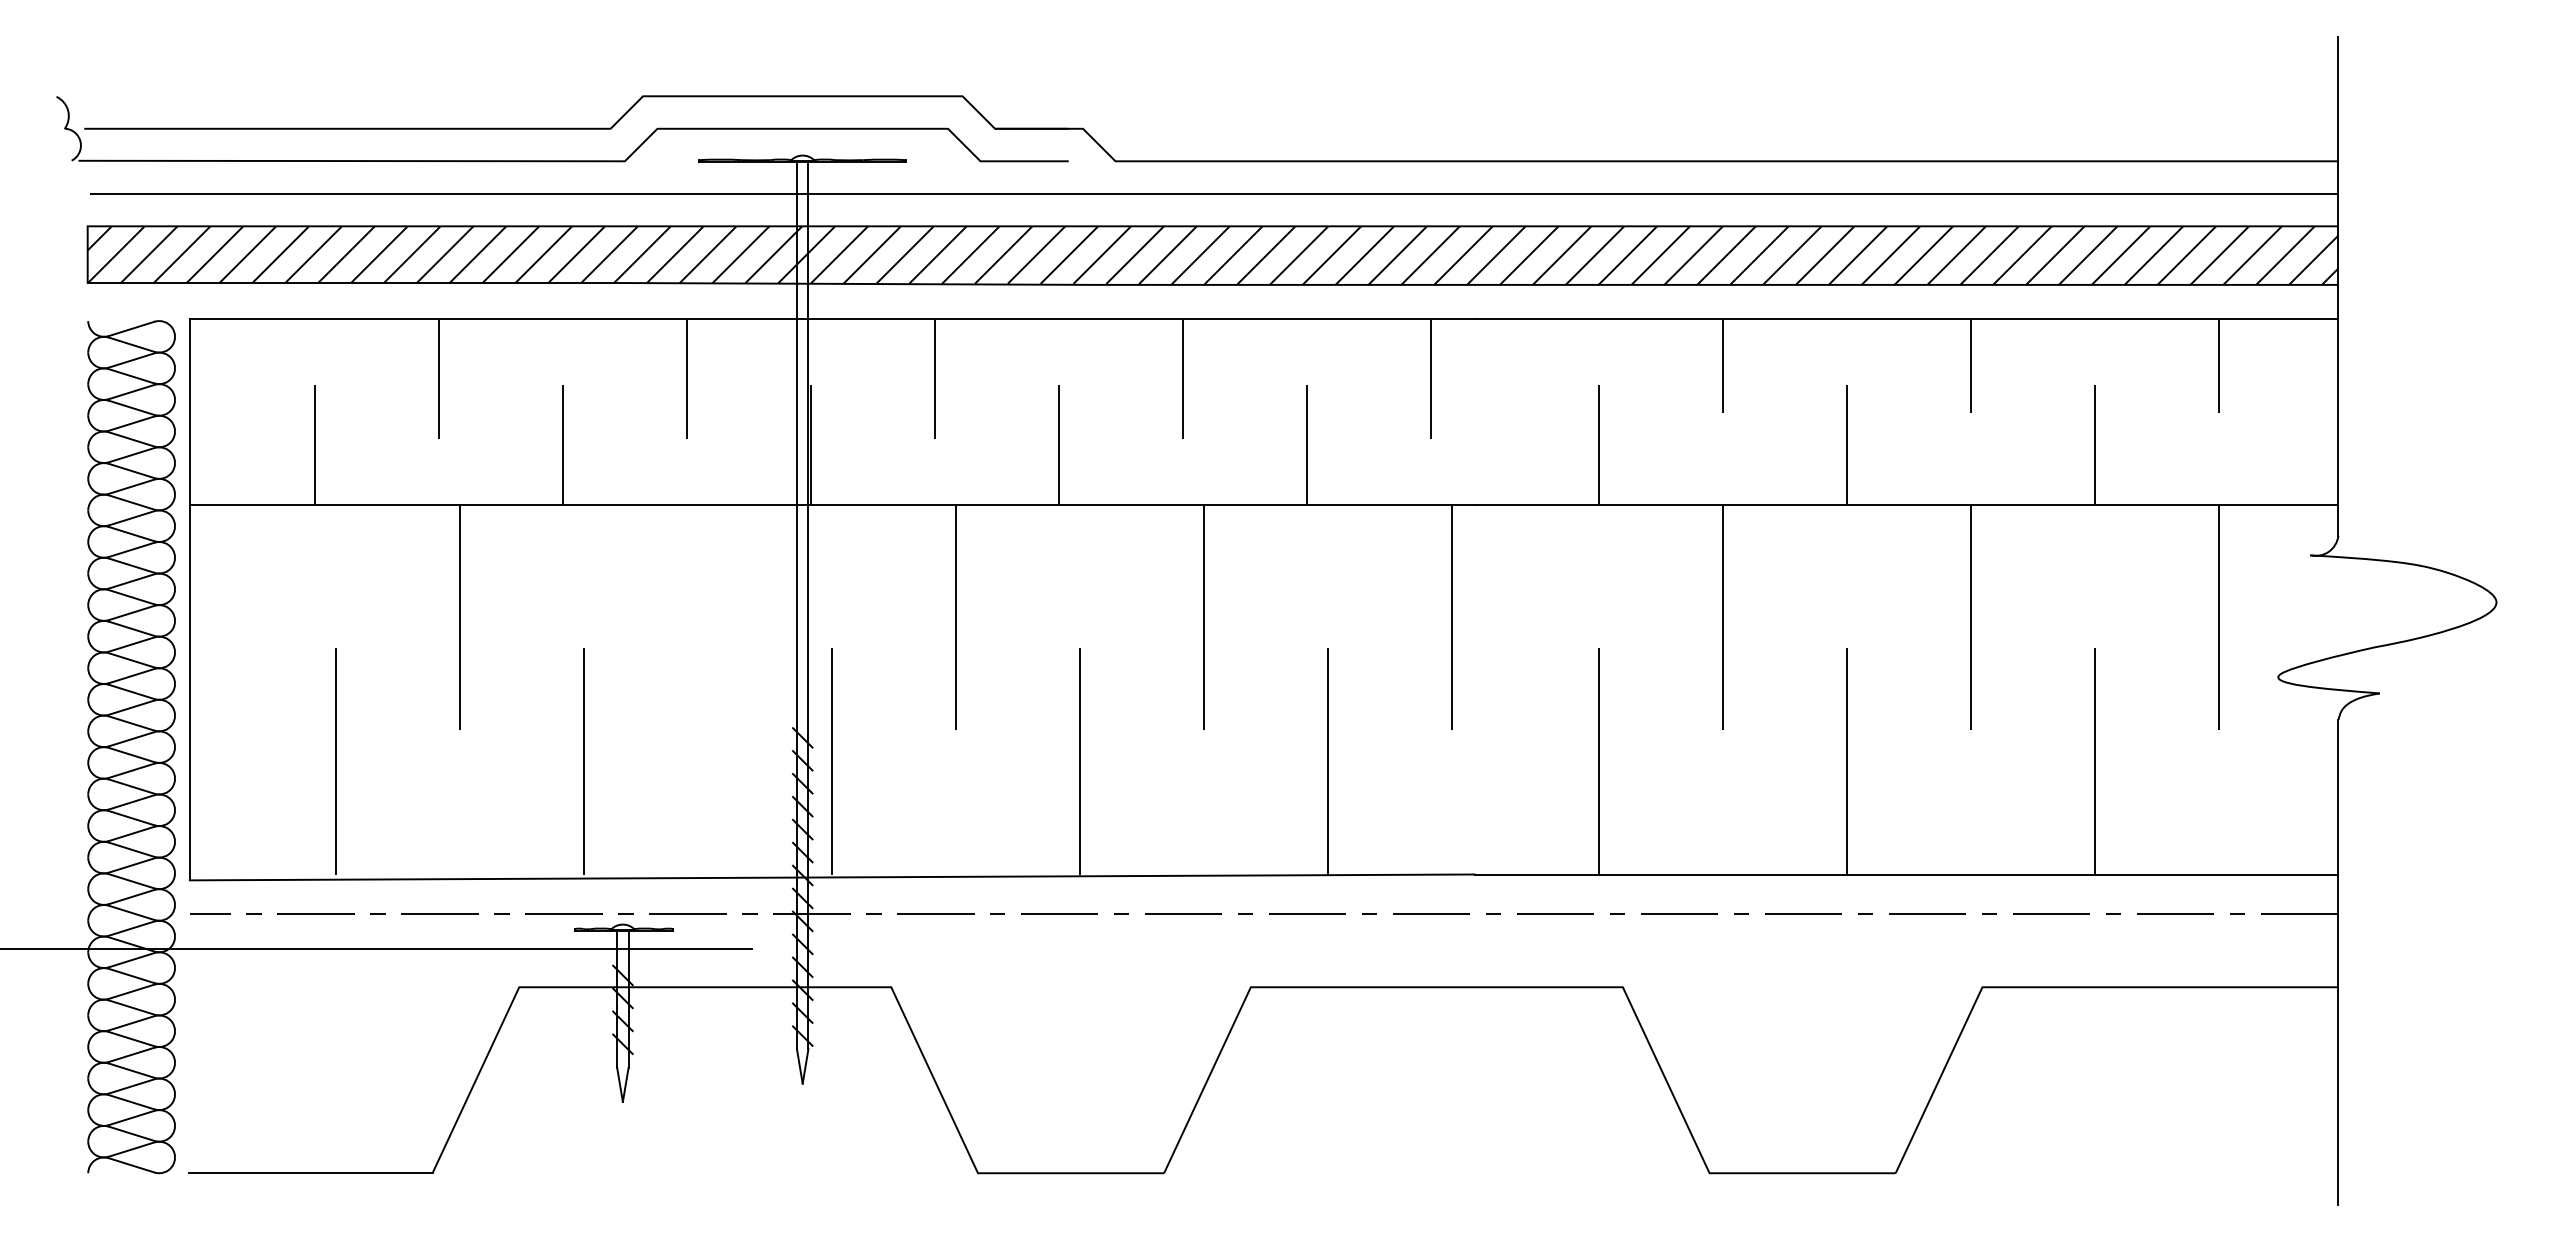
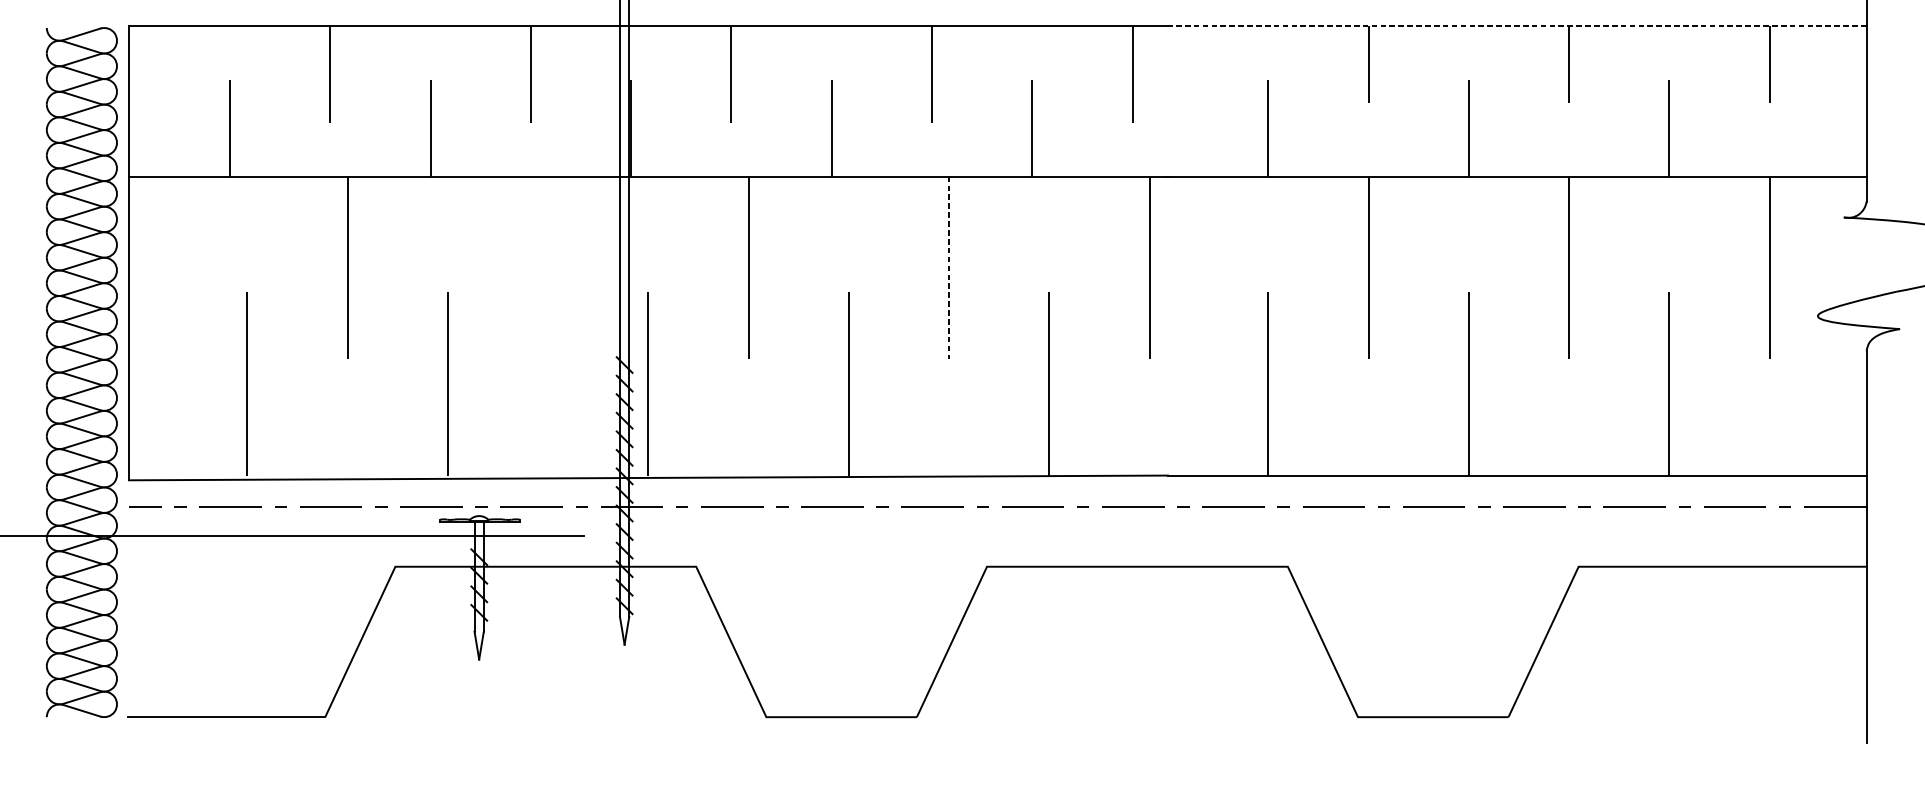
line: (1905, 318) -> (1516, 25), solid -> dashed
line: (1204, 617) -> (949, 267), solid -> dashed

